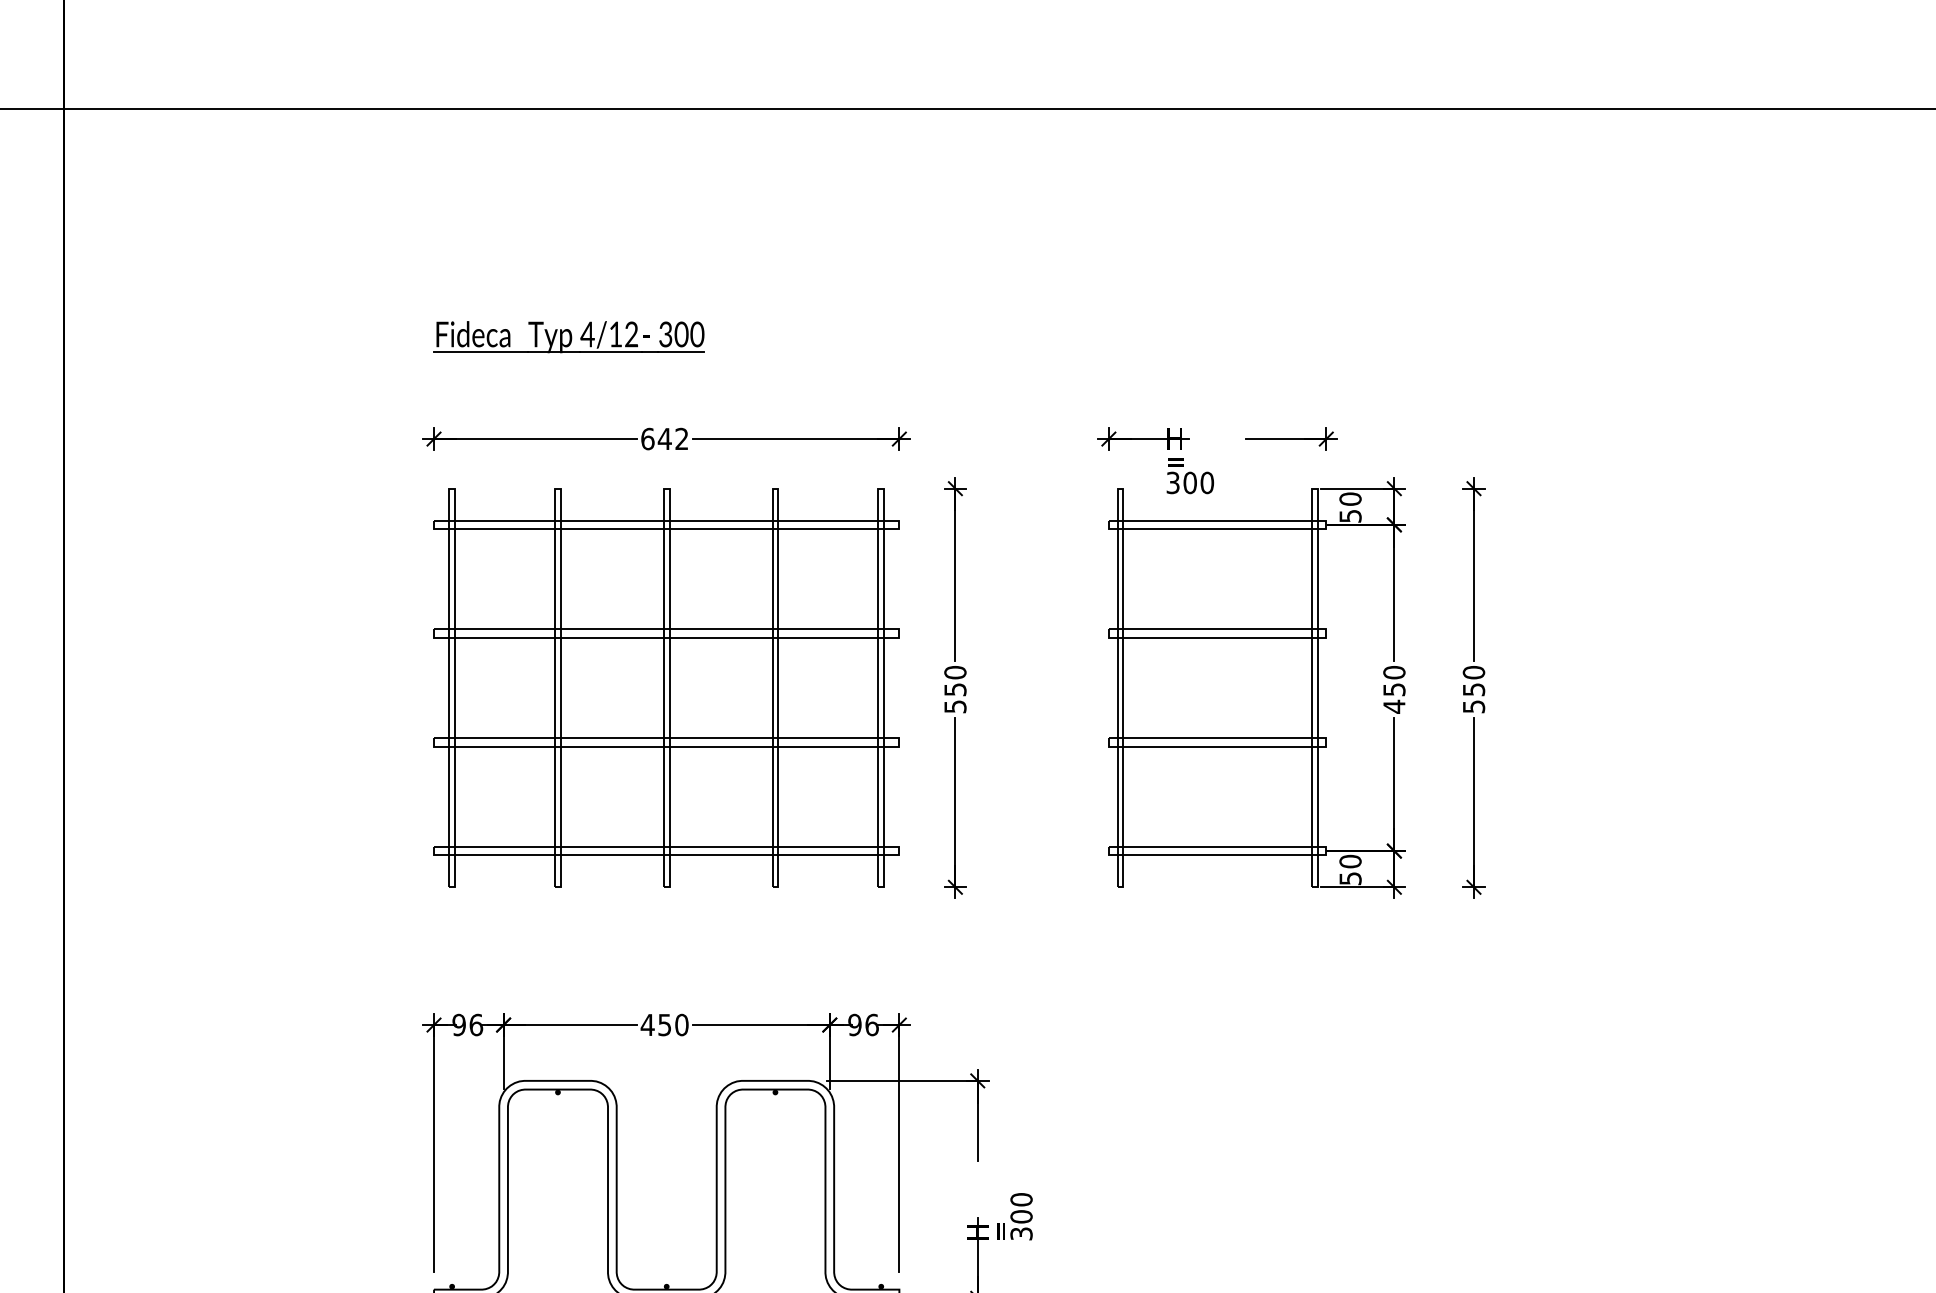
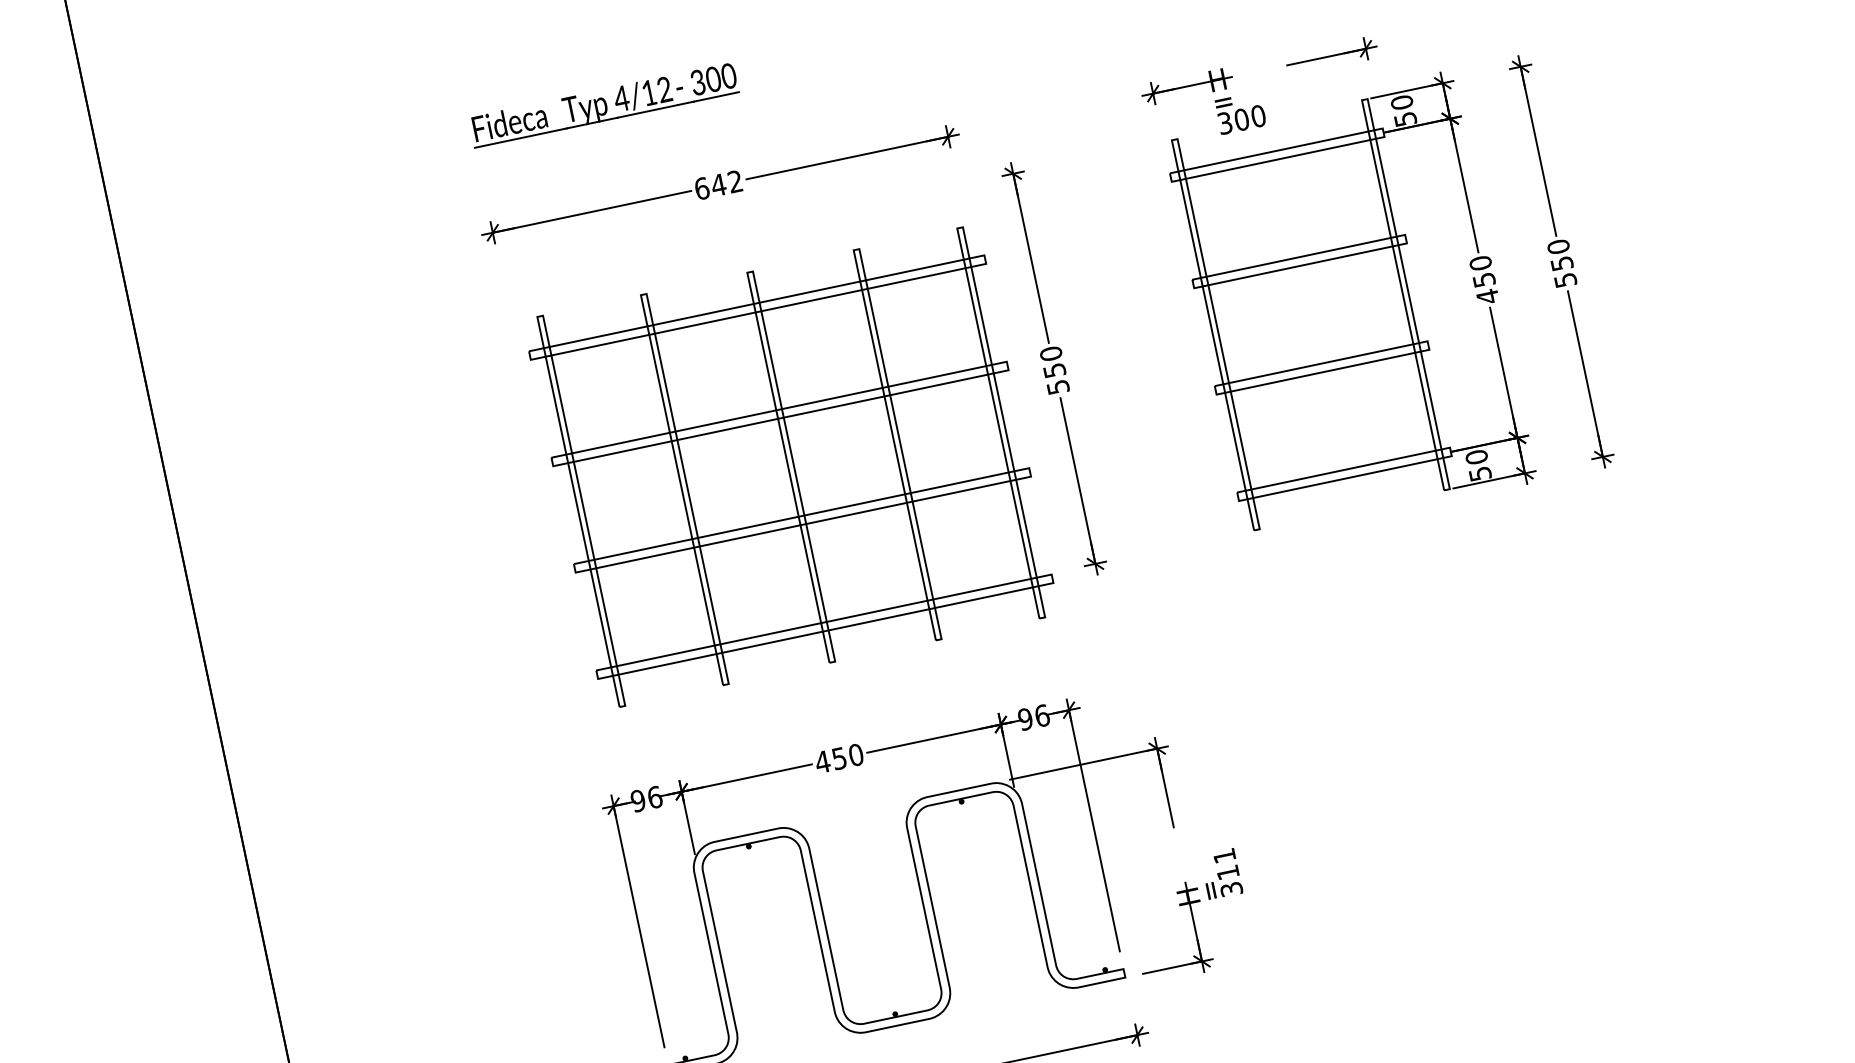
part: (666, 687) -> (790, 466), moved
text: (1021, 1208) -> (1226, 864), 300 -> 311

